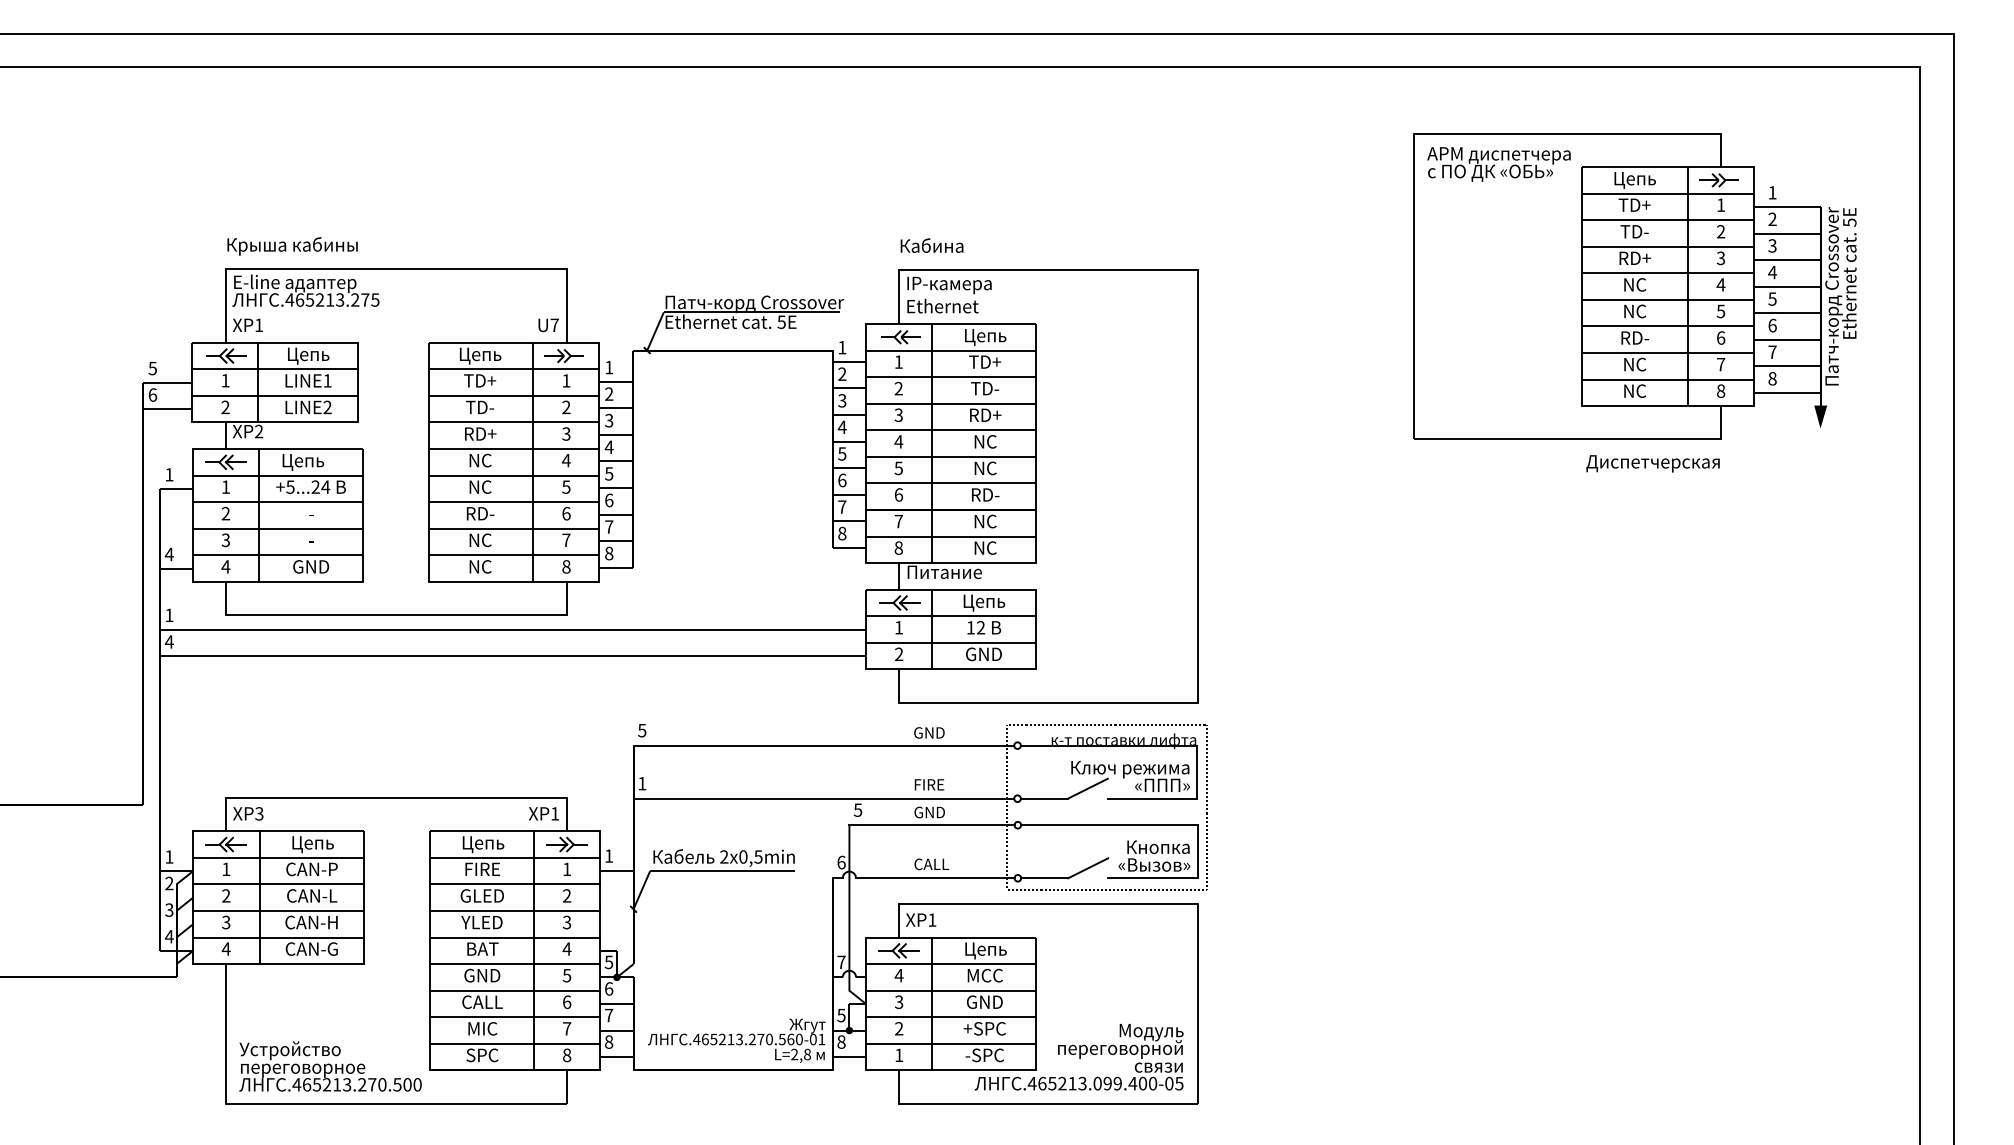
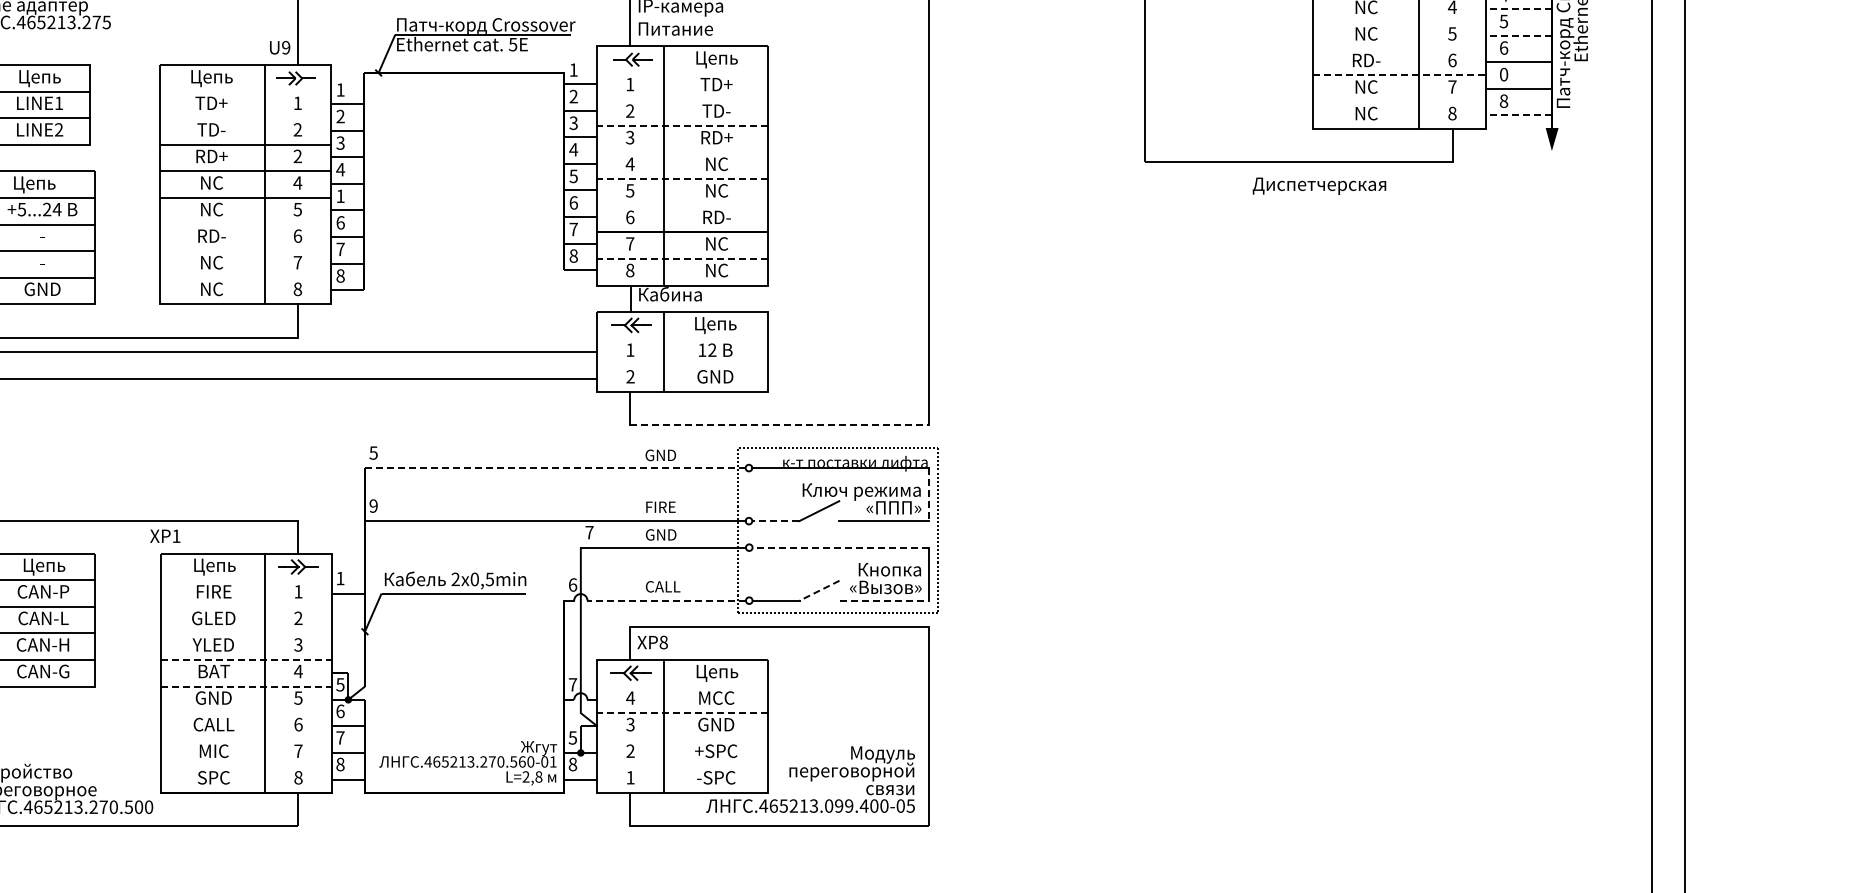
line: (1787, 286) -> (1518, 8), solid -> dashed
line: (1667, 299) -> (1398, 21), removed
text: (945, 305) -> (676, 27), Ethernet -> Питание
line: (1787, 313) -> (1518, 35), solid -> dashed
text: (554, 325) -> (285, 47), U7 -> U9
line: (1667, 326) -> (1398, 48), removed
line: (951, 350) -> (682, 72), removed
text: (1772, 351) -> (1503, 73), 7 -> 0
line: (1668, 353) -> (1399, 75), solid -> dashed
line: (513, 369) -> (244, 91), removed
line: (951, 377) -> (682, 99), removed
line: (1667, 379) -> (1398, 101), removed
line: (1787, 392) -> (1518, 114), solid -> dashed
line: (513, 395) -> (244, 117), removed
line: (950, 403) -> (681, 125), solid -> dashed
line: (951, 430) -> (682, 152), removed
text: (566, 433) -> (297, 155), 3 -> 2
line: (950, 456) -> (681, 178), solid -> dashed
text: (1652, 463) -> (1318, 185), moved
text: (609, 473) -> (340, 195), 5 -> 1
line: (951, 483) -> (682, 205), removed
line: (513, 502) -> (244, 224), removed
line: (513, 528) -> (244, 250), removed
line: (950, 536) -> (681, 258), solid -> dashed
line: (513, 555) -> (244, 277), removed
text: (945, 571) -> (676, 293), Питание -> Кабина
line: (951, 616) -> (682, 338), removed
line: (951, 642) -> (682, 364), removed
line: (1048, 702) -> (779, 424), solid -> dashed
line: (823, 745) -> (554, 467), solid -> dashed
line: (1197, 772) -> (928, 494), solid -> dashed
text: (642, 783) -> (373, 505), 1 -> 9
line: (1044, 798) -> (775, 520), solid -> dashed
text: (857, 809) -> (588, 531), 5 -> 7
text: (543, 813) -> (164, 535), moved
line: (1108, 825) -> (839, 547), solid -> dashed
line: (514, 857) -> (245, 579), removed
line: (1087, 868) -> (818, 590), solid -> dashed
line: (934, 878) -> (665, 600), solid -> dashed
line: (1152, 878) -> (883, 600), solid -> dashed
line: (514, 884) -> (245, 606), removed
line: (514, 910) -> (245, 632), removed
text: (932, 919) -> (663, 641), XP1 -> XP8
line: (515, 937) -> (246, 659), solid -> dashed
line: (515, 964) -> (246, 686), solid -> dashed
line: (951, 964) -> (682, 686), removed
line: (514, 990) -> (245, 712), removed
line: (950, 990) -> (681, 712), solid -> dashed
line: (514, 1017) -> (245, 739), removed
line: (951, 1017) -> (682, 739), removed
line: (514, 1043) -> (245, 765), removed
line: (951, 1043) -> (682, 765), removed

